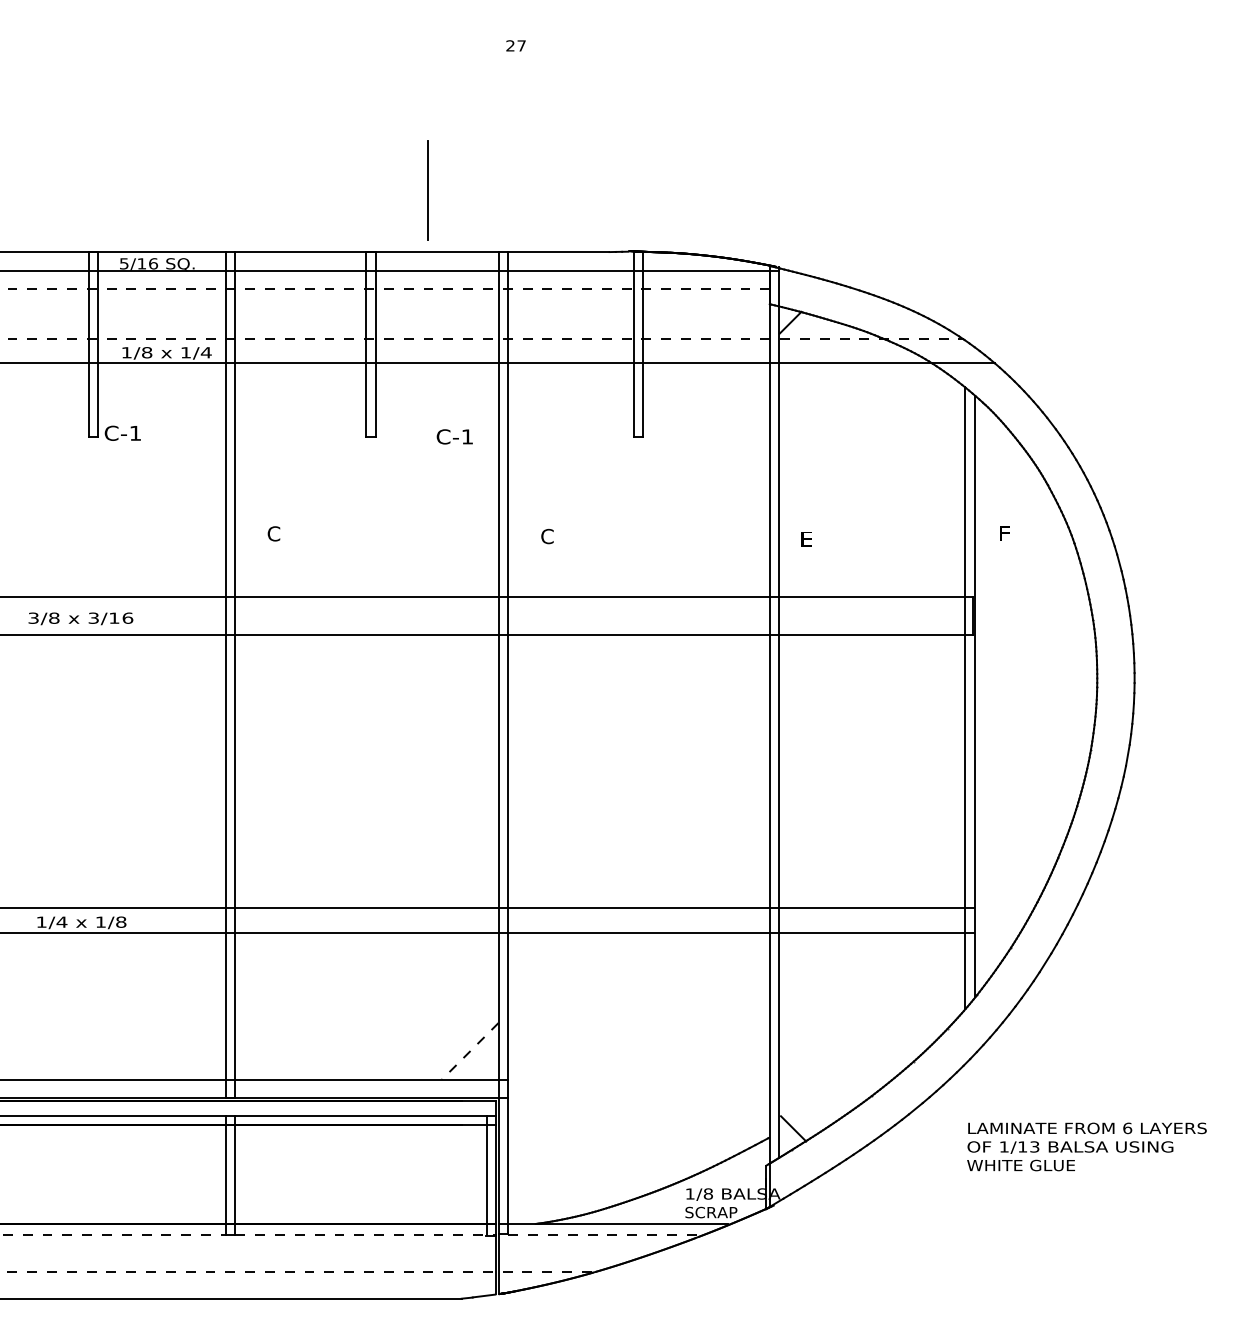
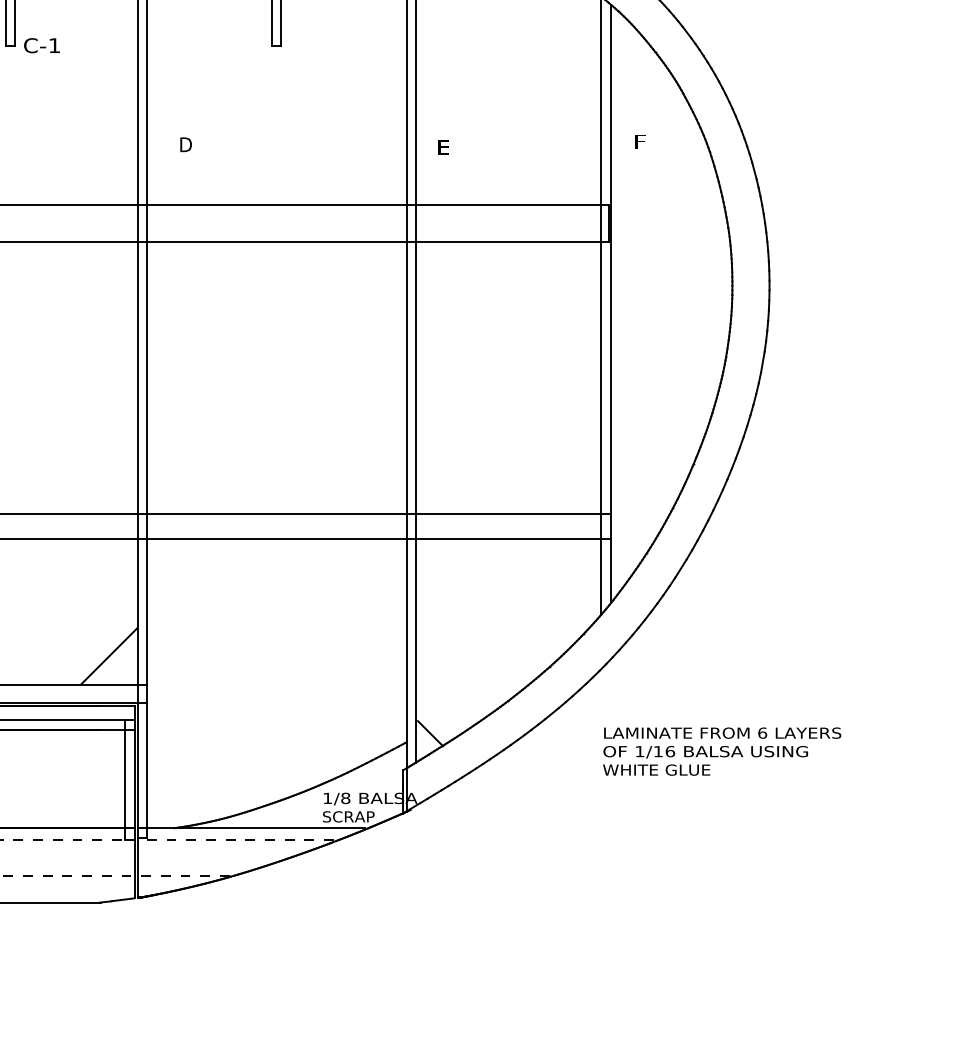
text: (454, 436) -> (41, 45), moved
text: (547, 536) -> (185, 144), C -> D
line: (470, 1051) -> (109, 656), dashed -> solid
text: (1034, 1146) -> (670, 751), 1/13 -> 1/16

